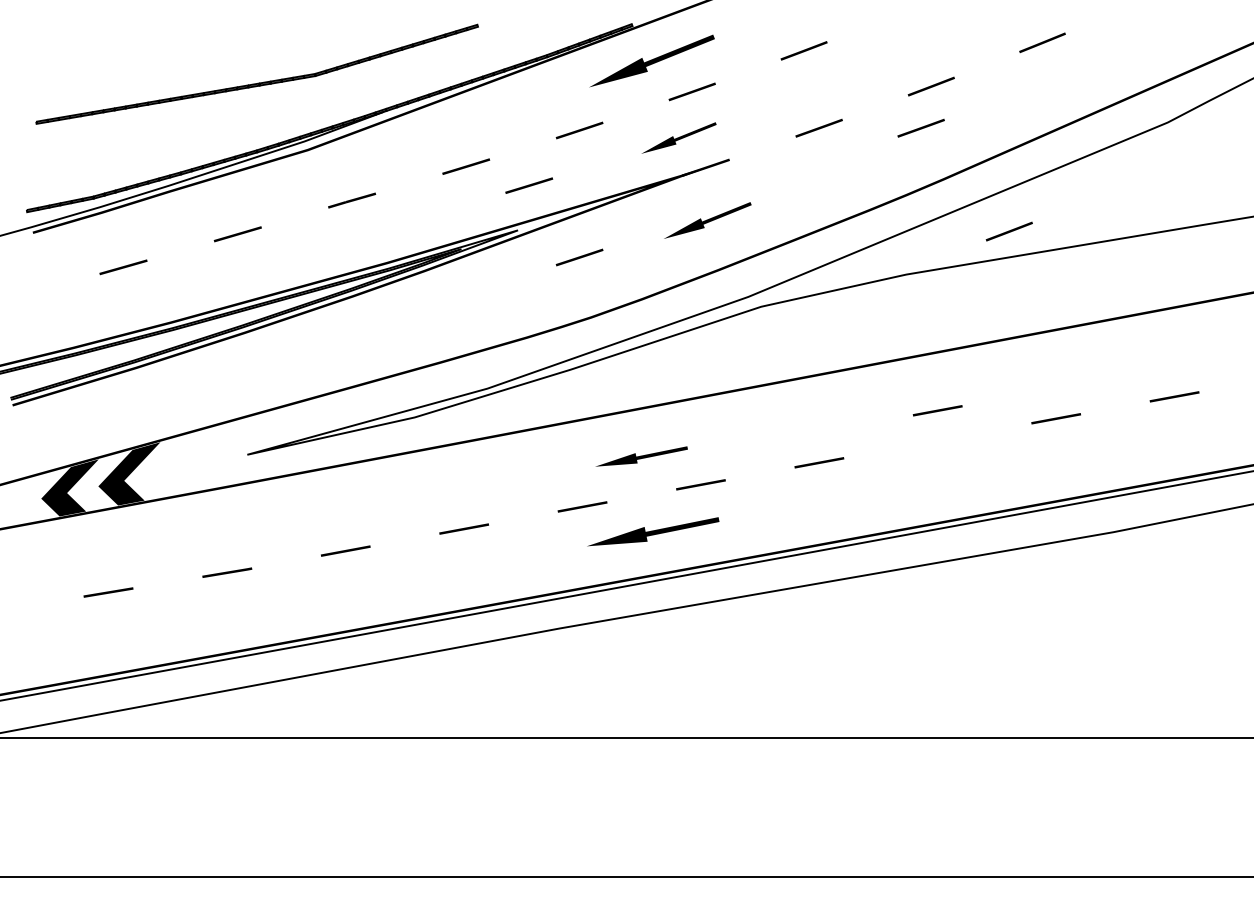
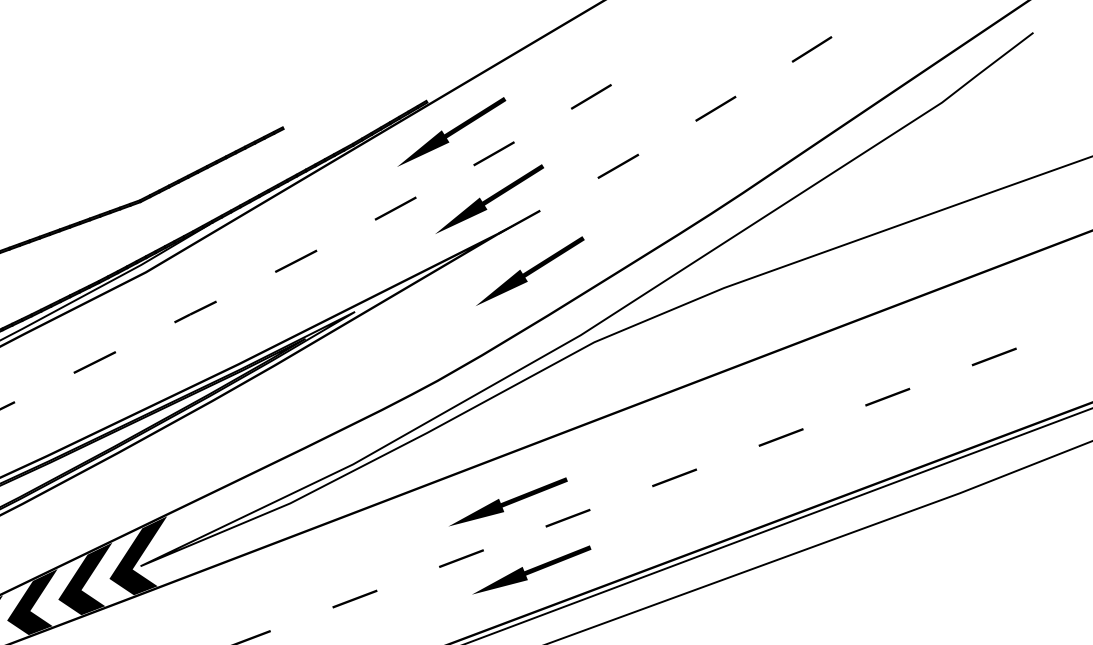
line: (920, 128) -> (712, 149), removed
part: (678, 137) -> (488, 198), size x1.67
line: (529, 185) -> (358, 268), removed
part: (707, 220) -> (529, 270), size x1.43
line: (1008, 231) -> (811, 230), removed
line: (579, 257) -> (416, 326), removed
line: (937, 410) -> (780, 437), moved
fill: (248, 445) -> (140, 557), added
part: (641, 456) -> (507, 501), size x1.43
fill: (188, 459) -> (86, 580), added

